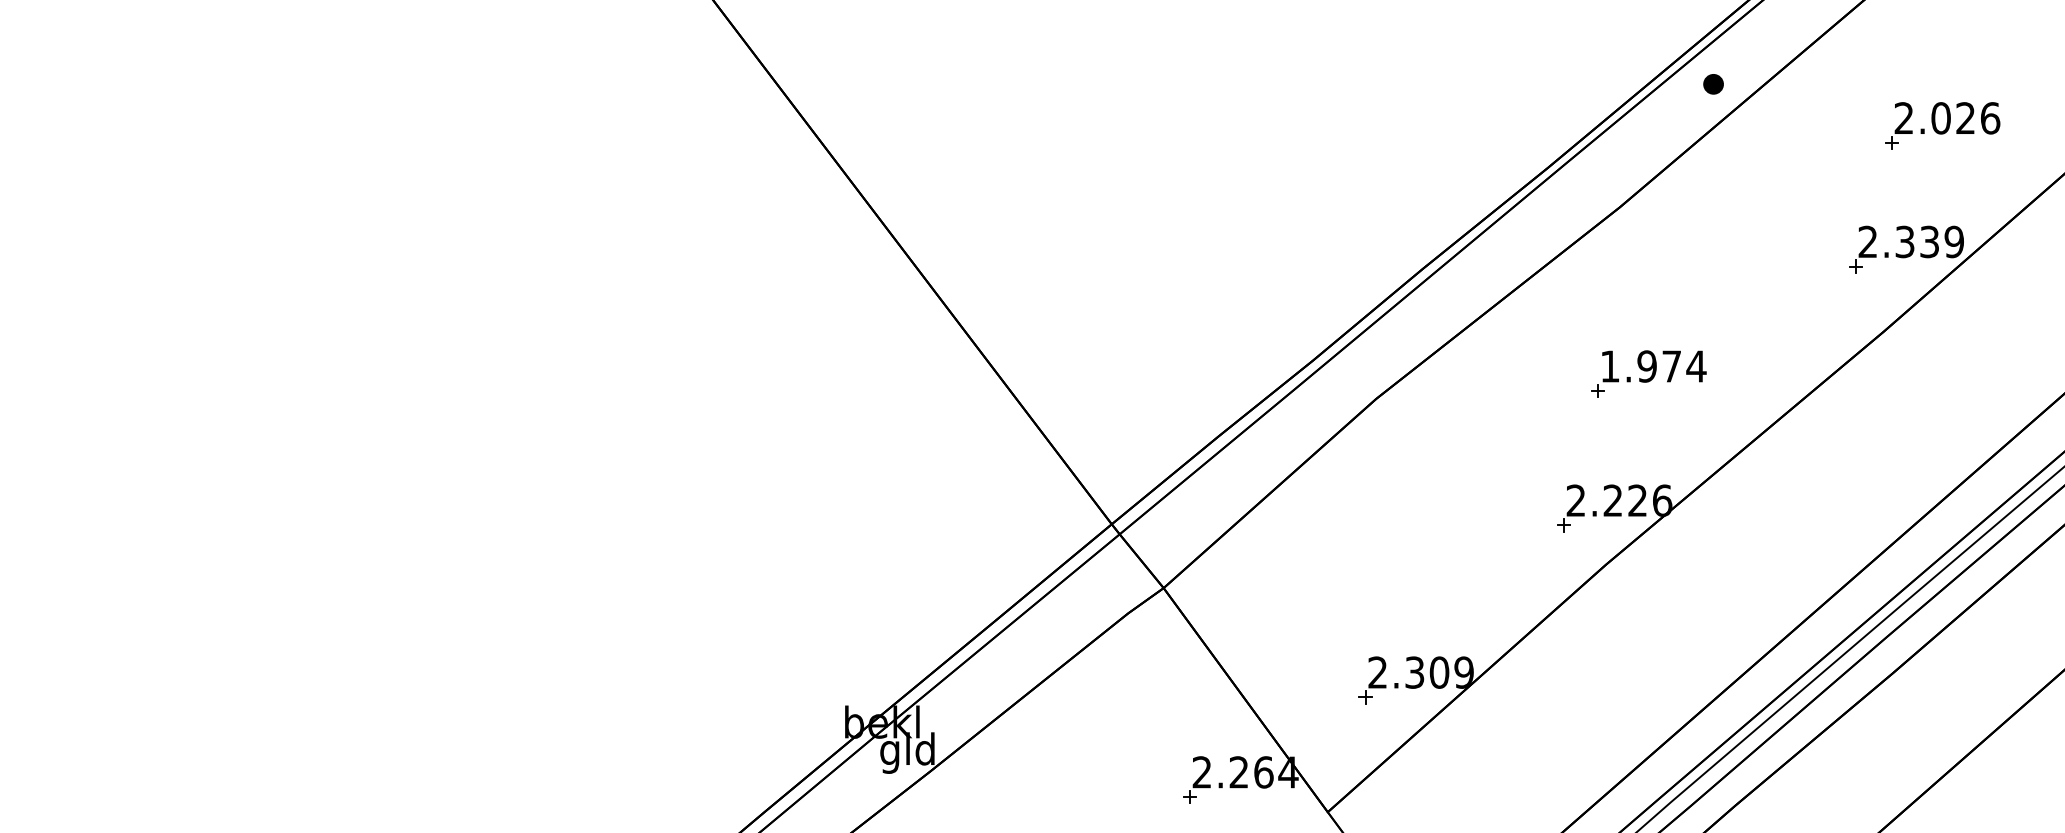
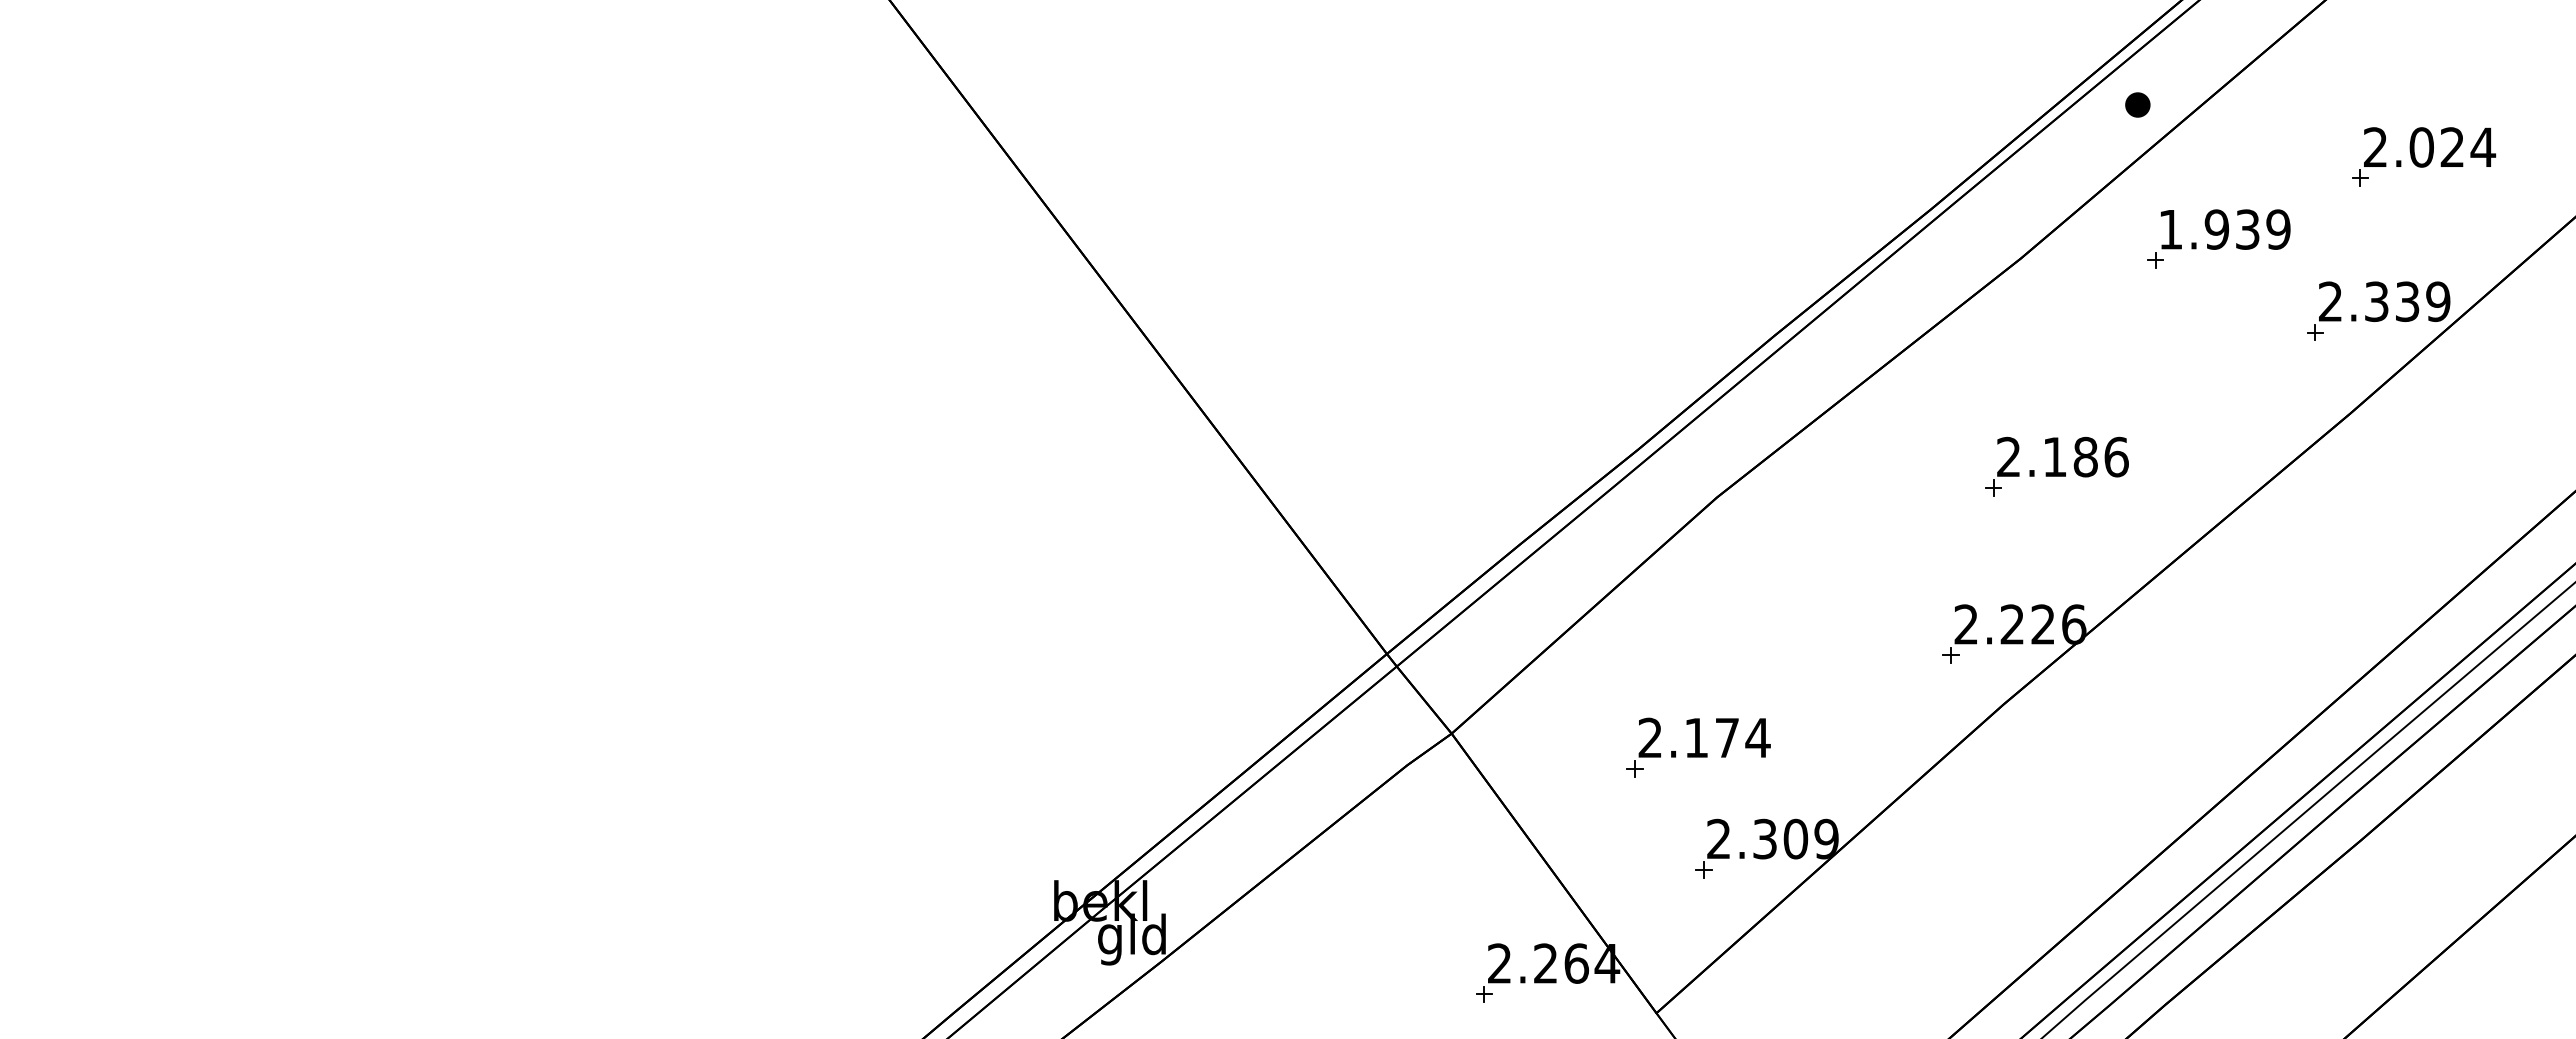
text: (1990, 118) -> (2483, 147), 2.026 -> 2.024
part: (1778, 191) -> (2218, 238), added
text: (1653, 366) -> (2063, 456), 1.974 -> 2.186
part: (1361, 599) -> (1698, 747), added

